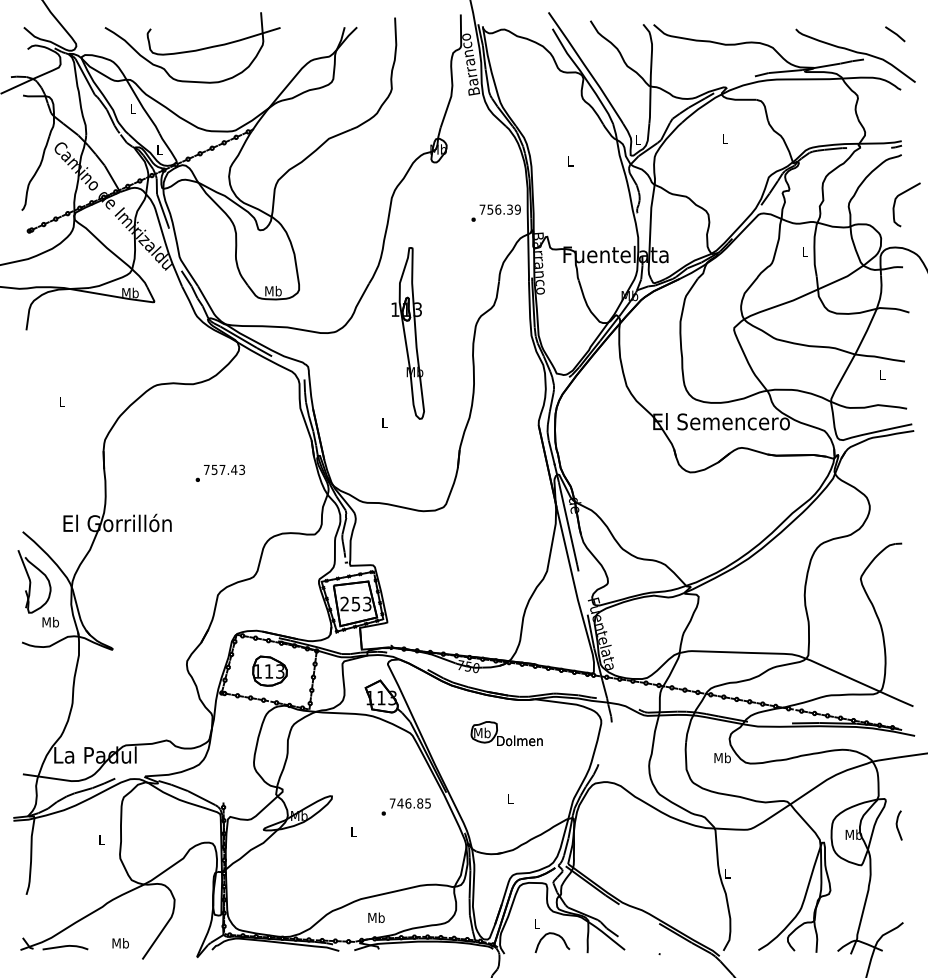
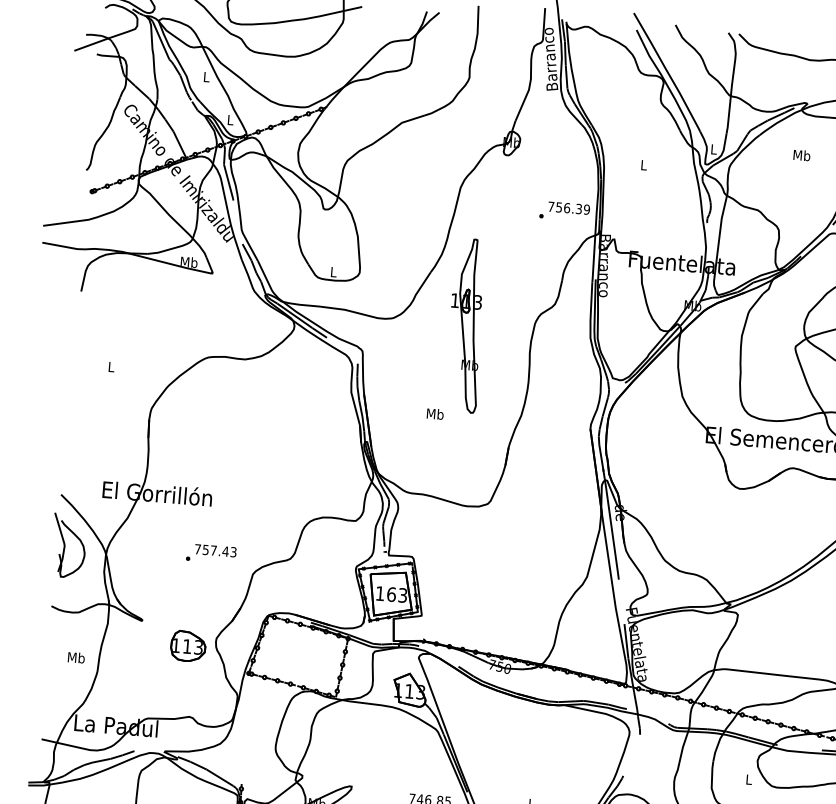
text: (725, 139) -> (802, 155), L -> Mb
text: (273, 291) -> (333, 272), Mb -> L
text: (384, 422) -> (435, 413), L -> Mb
text: (219, 472) -> (210, 552), moved
text: (350, 603) -> (386, 593), 253 -> 163
text: (50, 622) -> (76, 657), moved
part: (269, 670) -> (187, 645), moved
part: (506, 733) -> (532, 737), removed
text: (722, 757) -> (748, 779), Mb -> L

